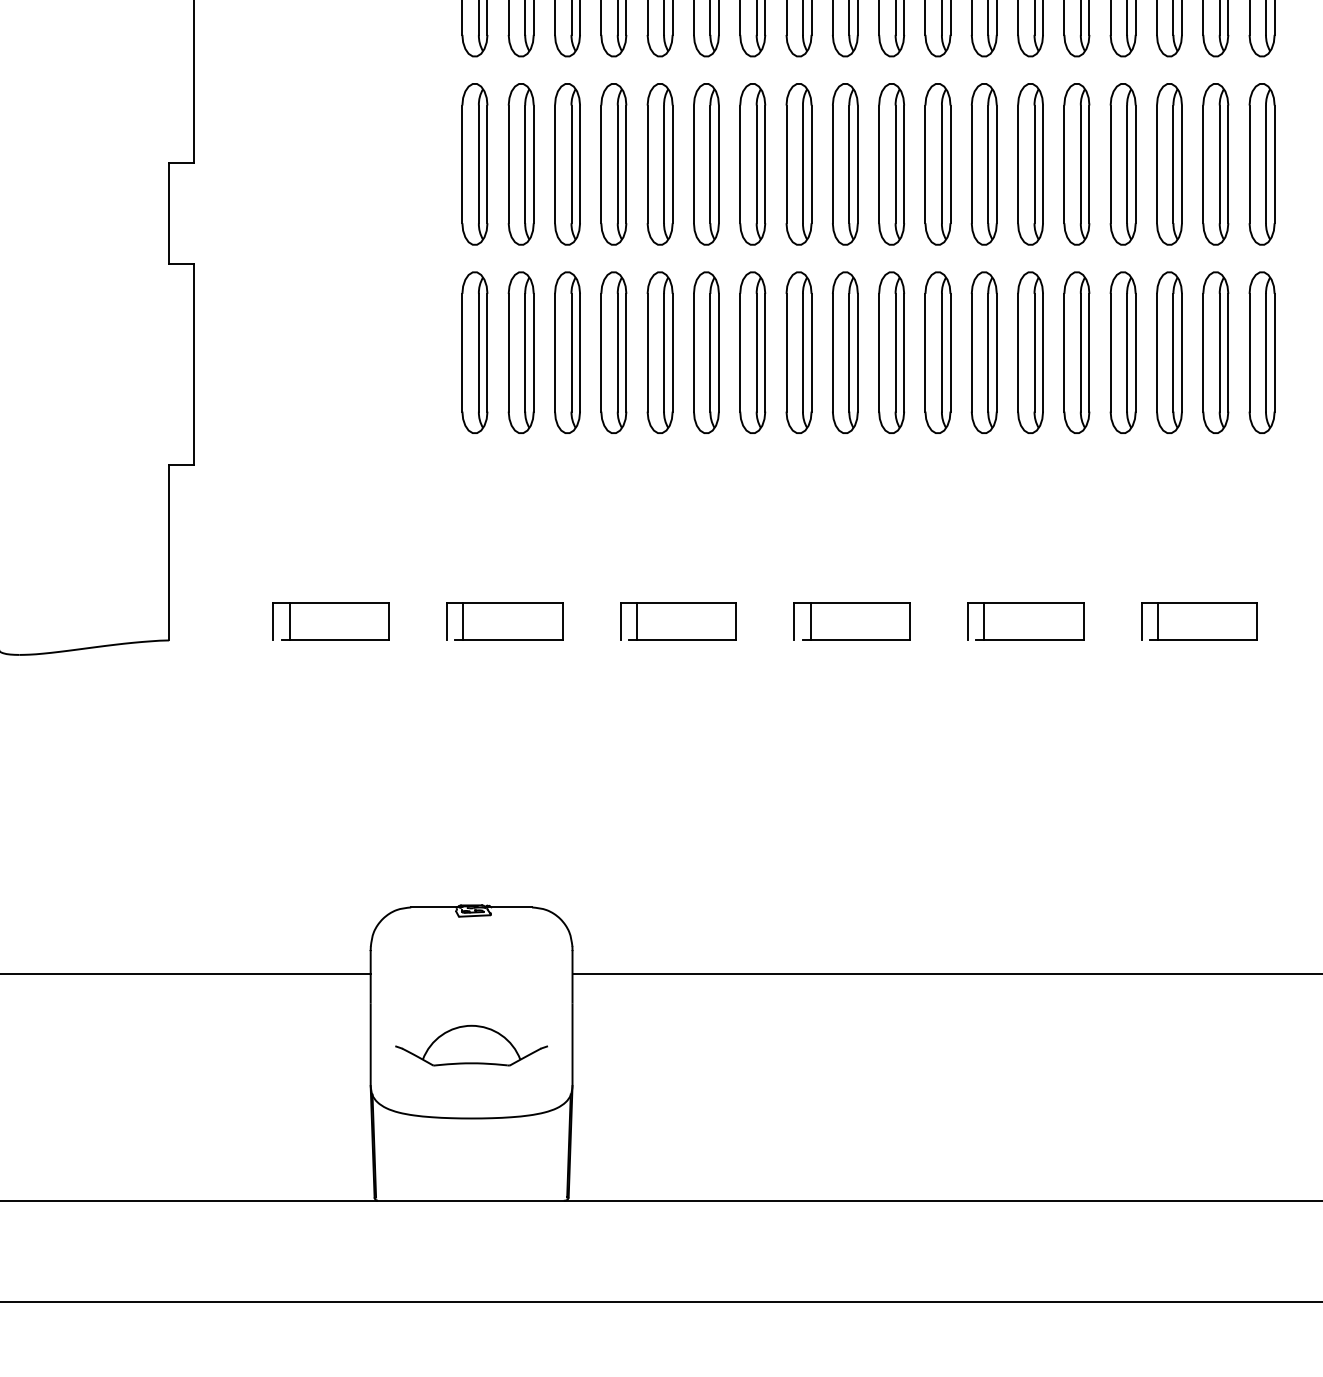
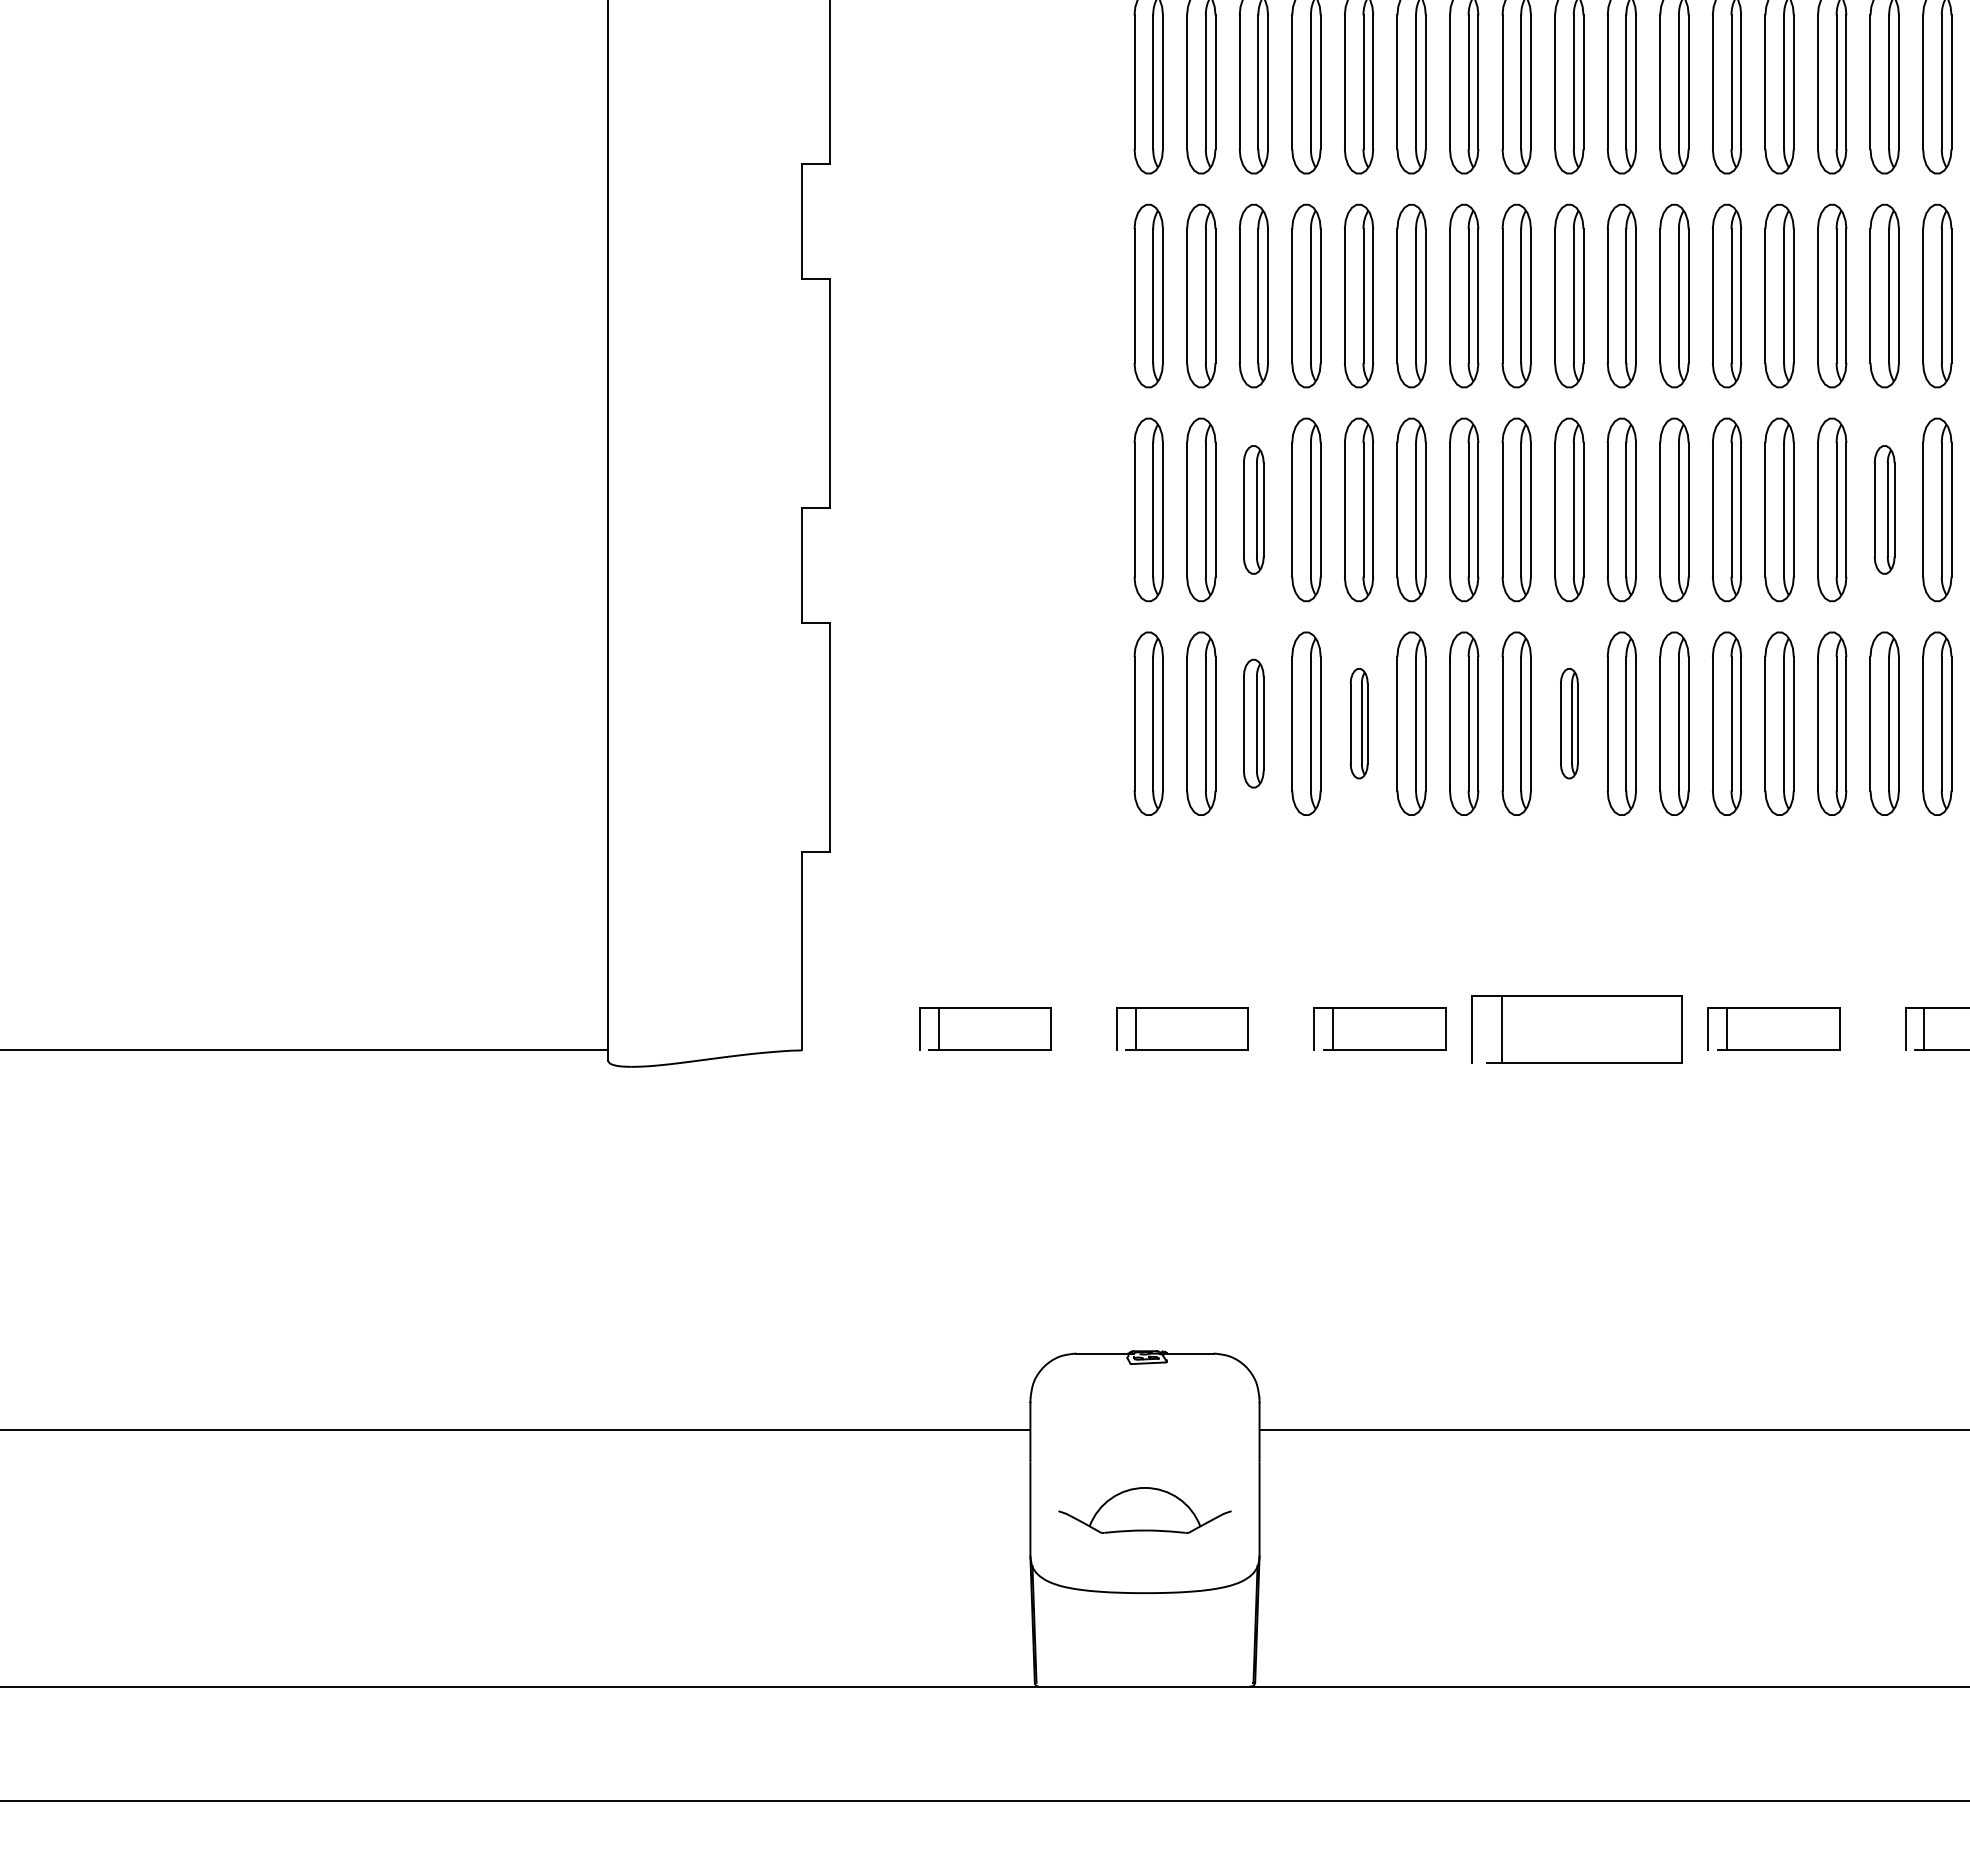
part: (567, 164) -> (1253, 509), size x0.7
part: (1122, 164) -> (1884, 509), size x0.7
part: (567, 352) -> (1253, 723), size x0.7
part: (660, 352) -> (1359, 723), size x0.6
part: (845, 352) -> (1569, 723), size x0.6
part: (851, 621) -> (1576, 1028), size x1.6

